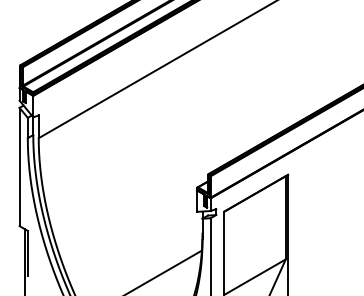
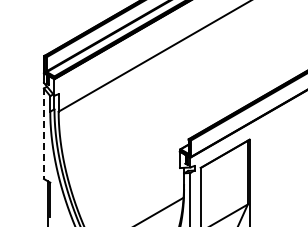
line: (20, 168) -> (44, 134), solid -> dashed

